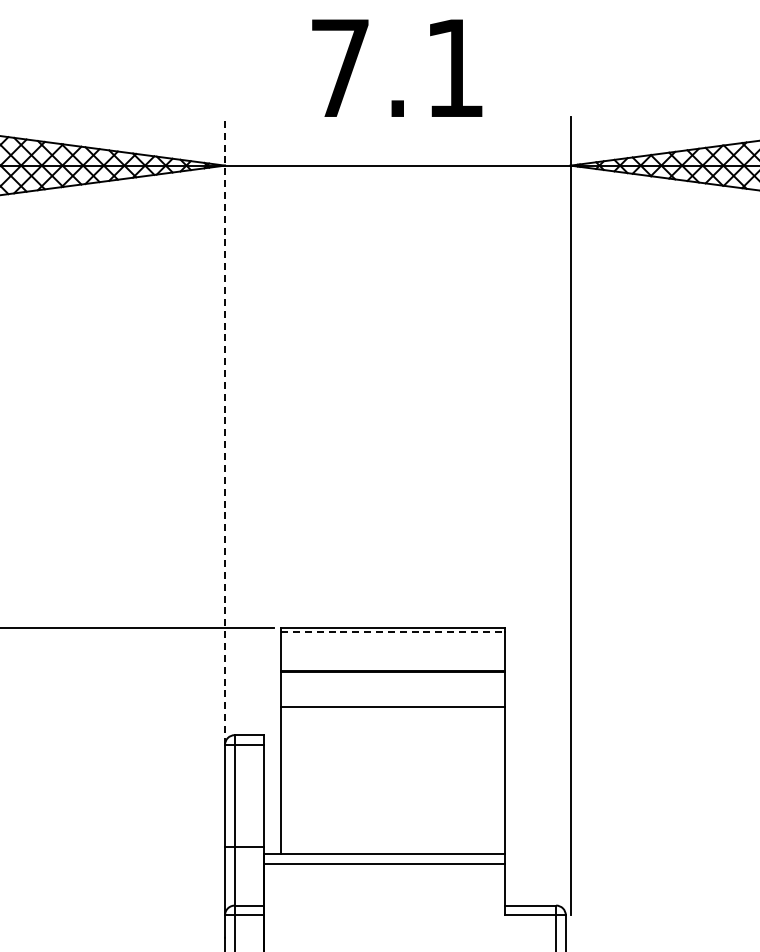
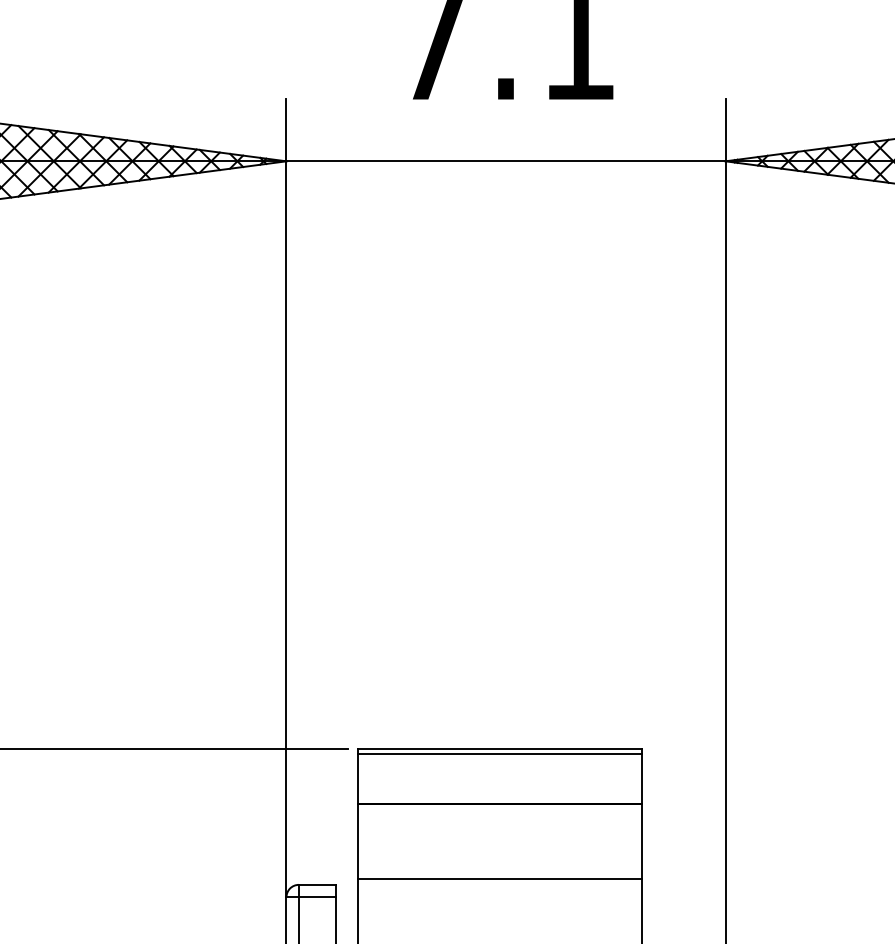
line: (225, 430) -> (287, 497), dashed -> solid
line: (393, 632) -> (500, 754), dashed -> solid
line: (392, 707) -> (499, 878), moved

